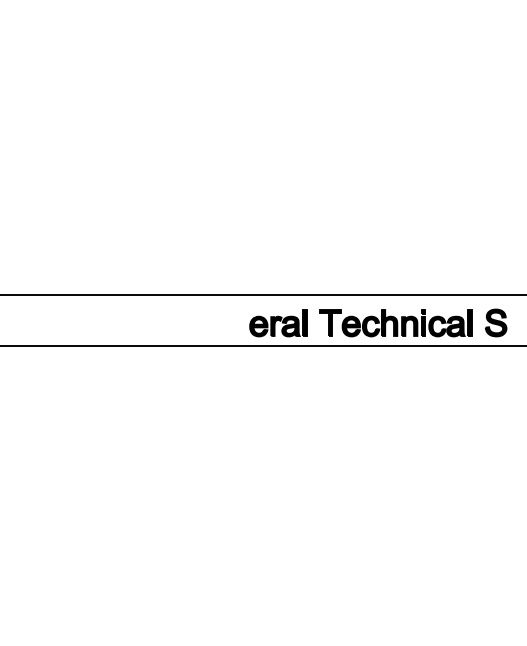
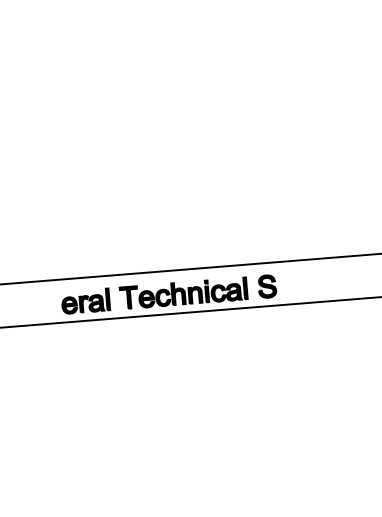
part: (378, 322) -> (169, 294), moved

